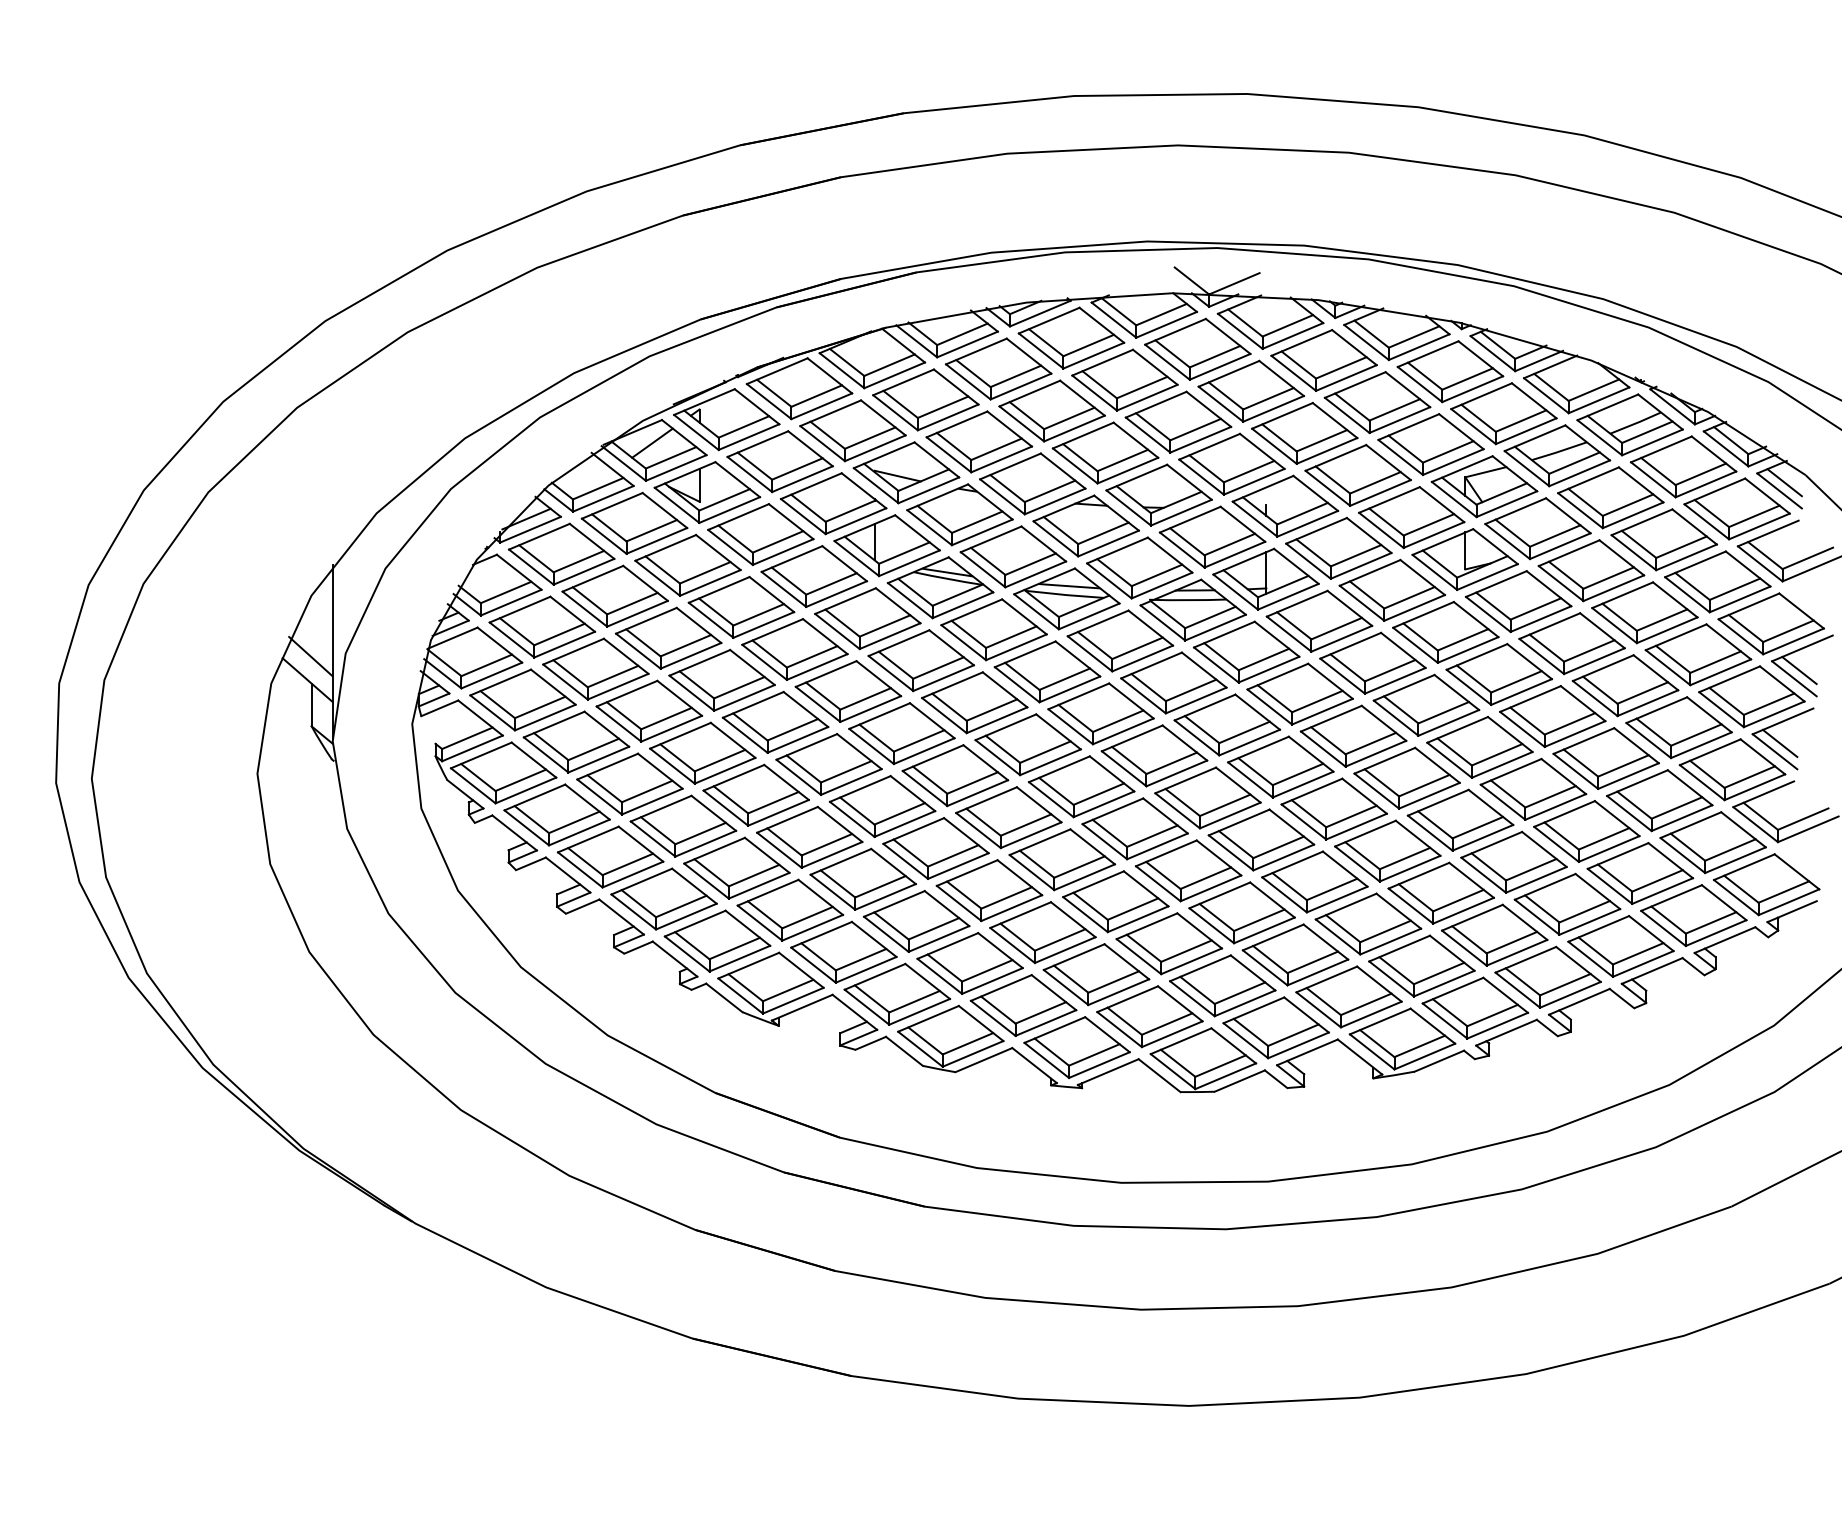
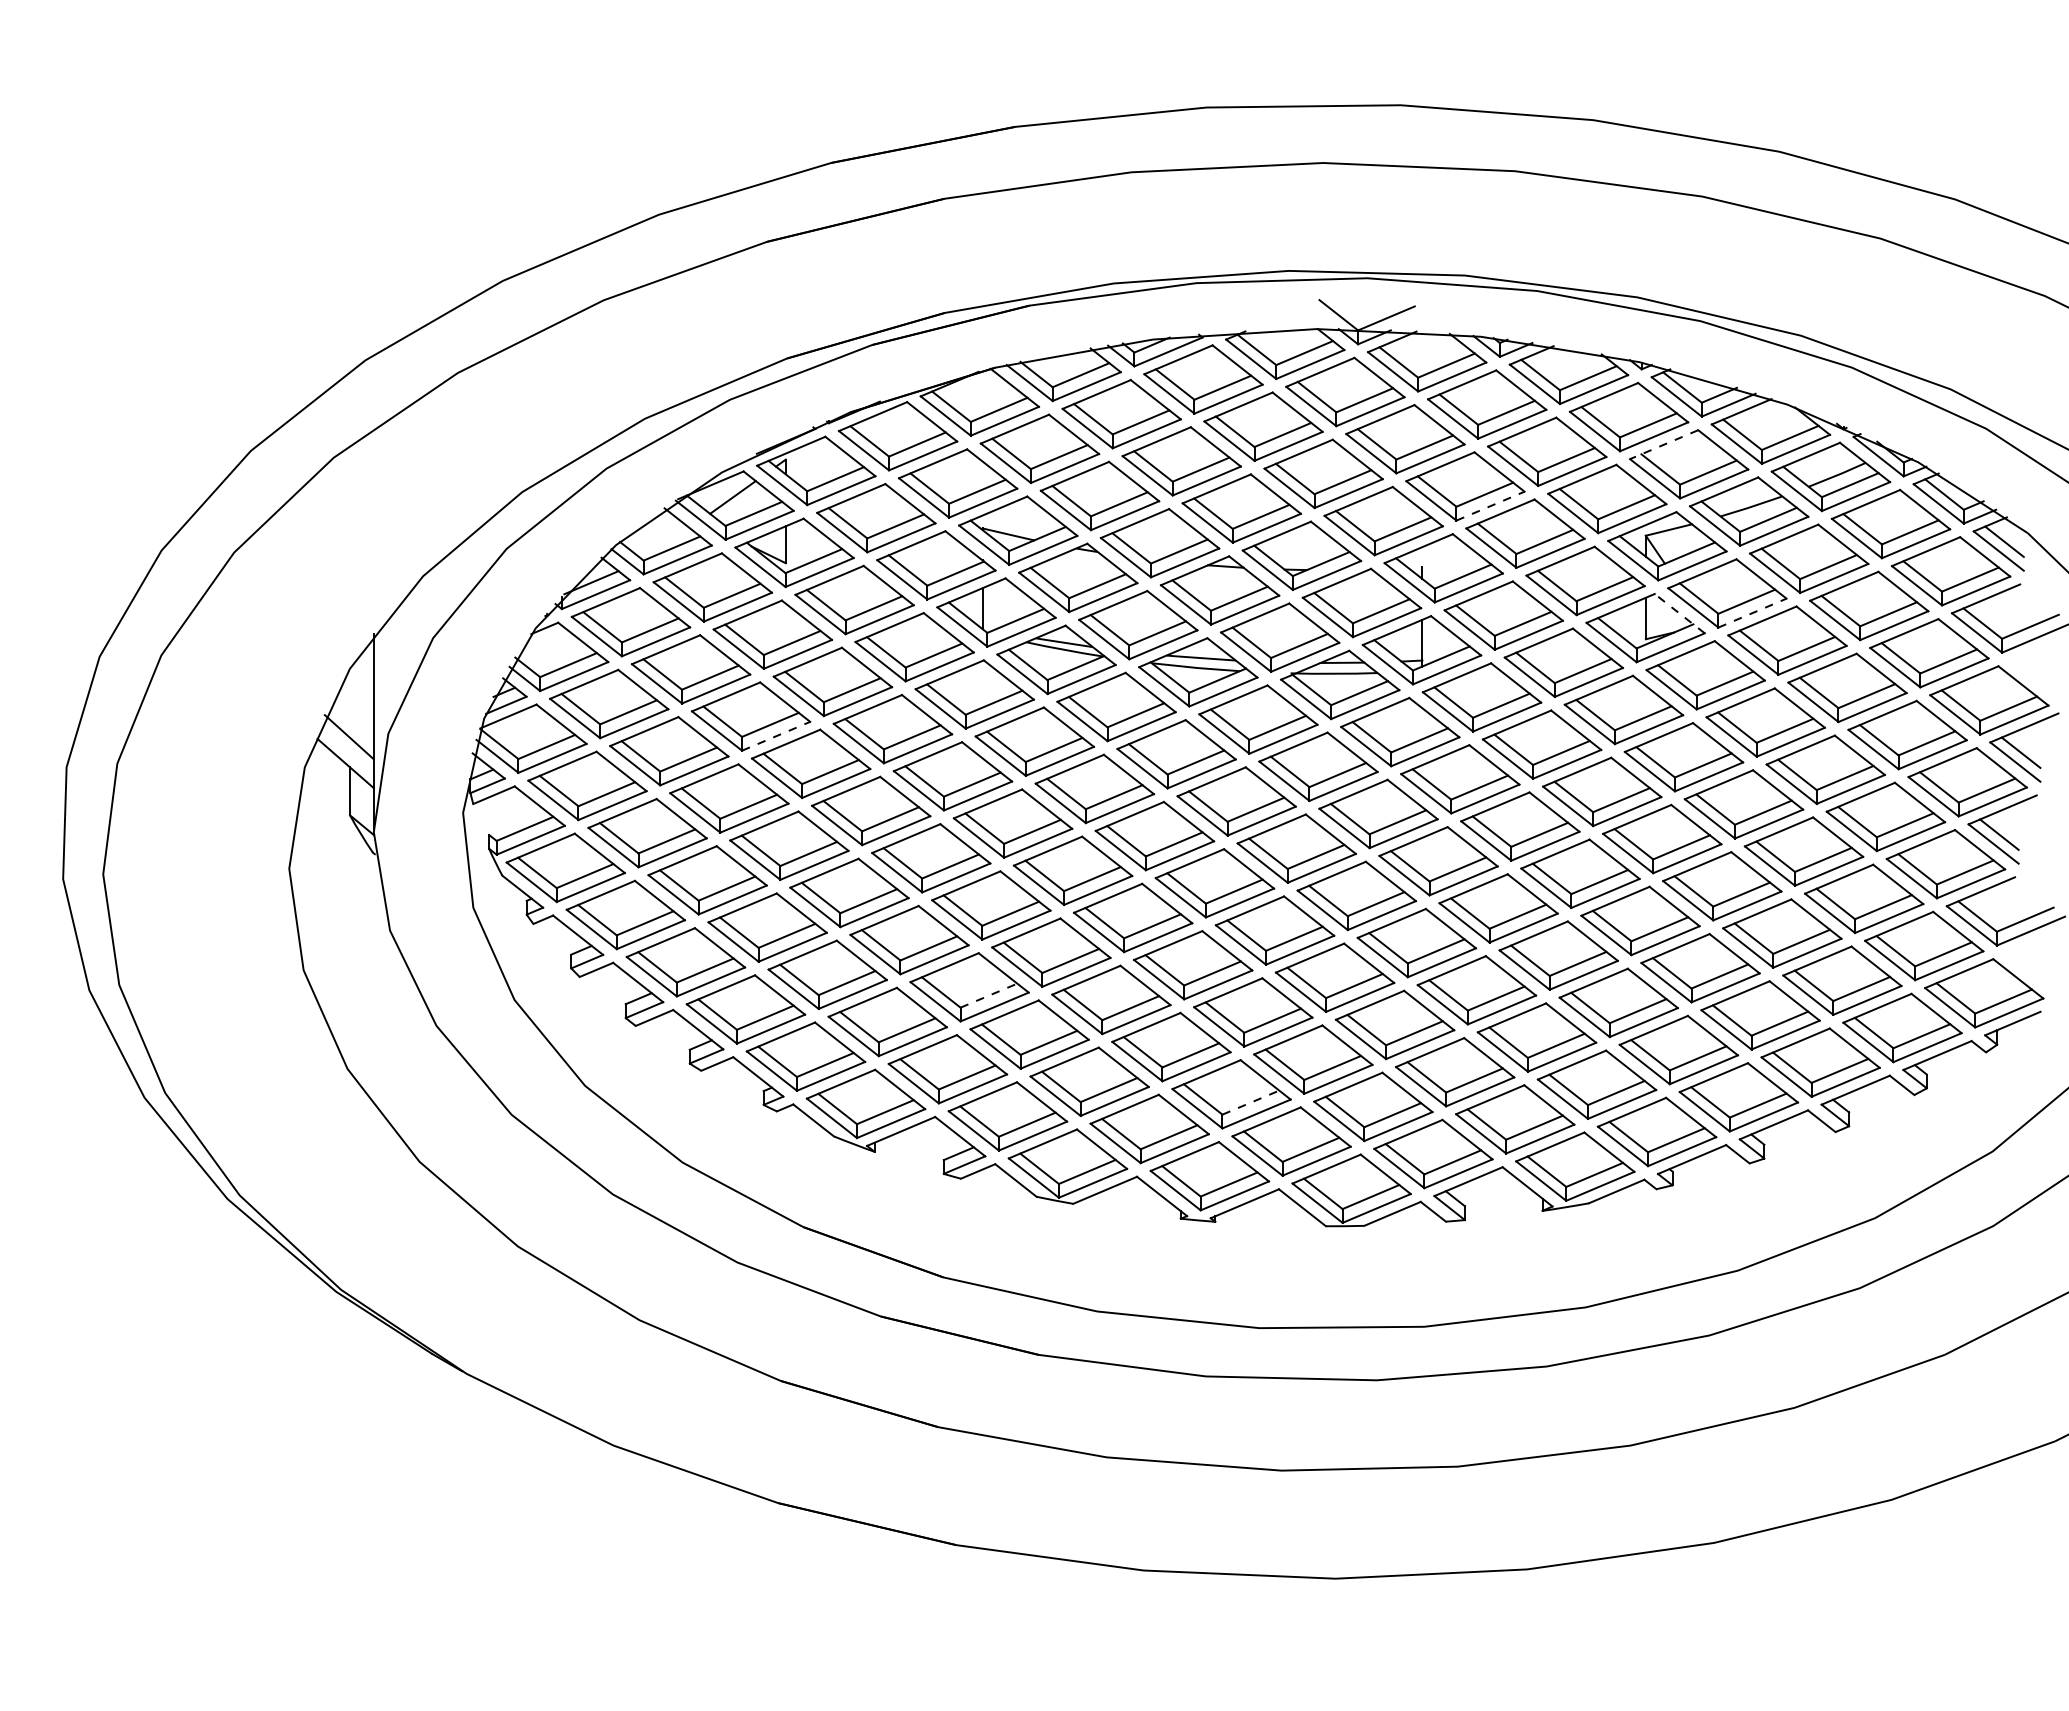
line: (1481, 396) -> (1663, 444), solid -> dashed
line: (1327, 450) -> (1490, 505), solid -> dashed
line: (1560, 545) -> (1752, 612), solid -> dashed
line: (1495, 546) -> (1679, 613), solid -> dashed
line: (691, 656) -> (776, 736), solid -> dashed
line: (880, 886) -> (988, 995), solid -> dashed
line: (1113, 981) -> (1250, 1102), solid -> dashed

